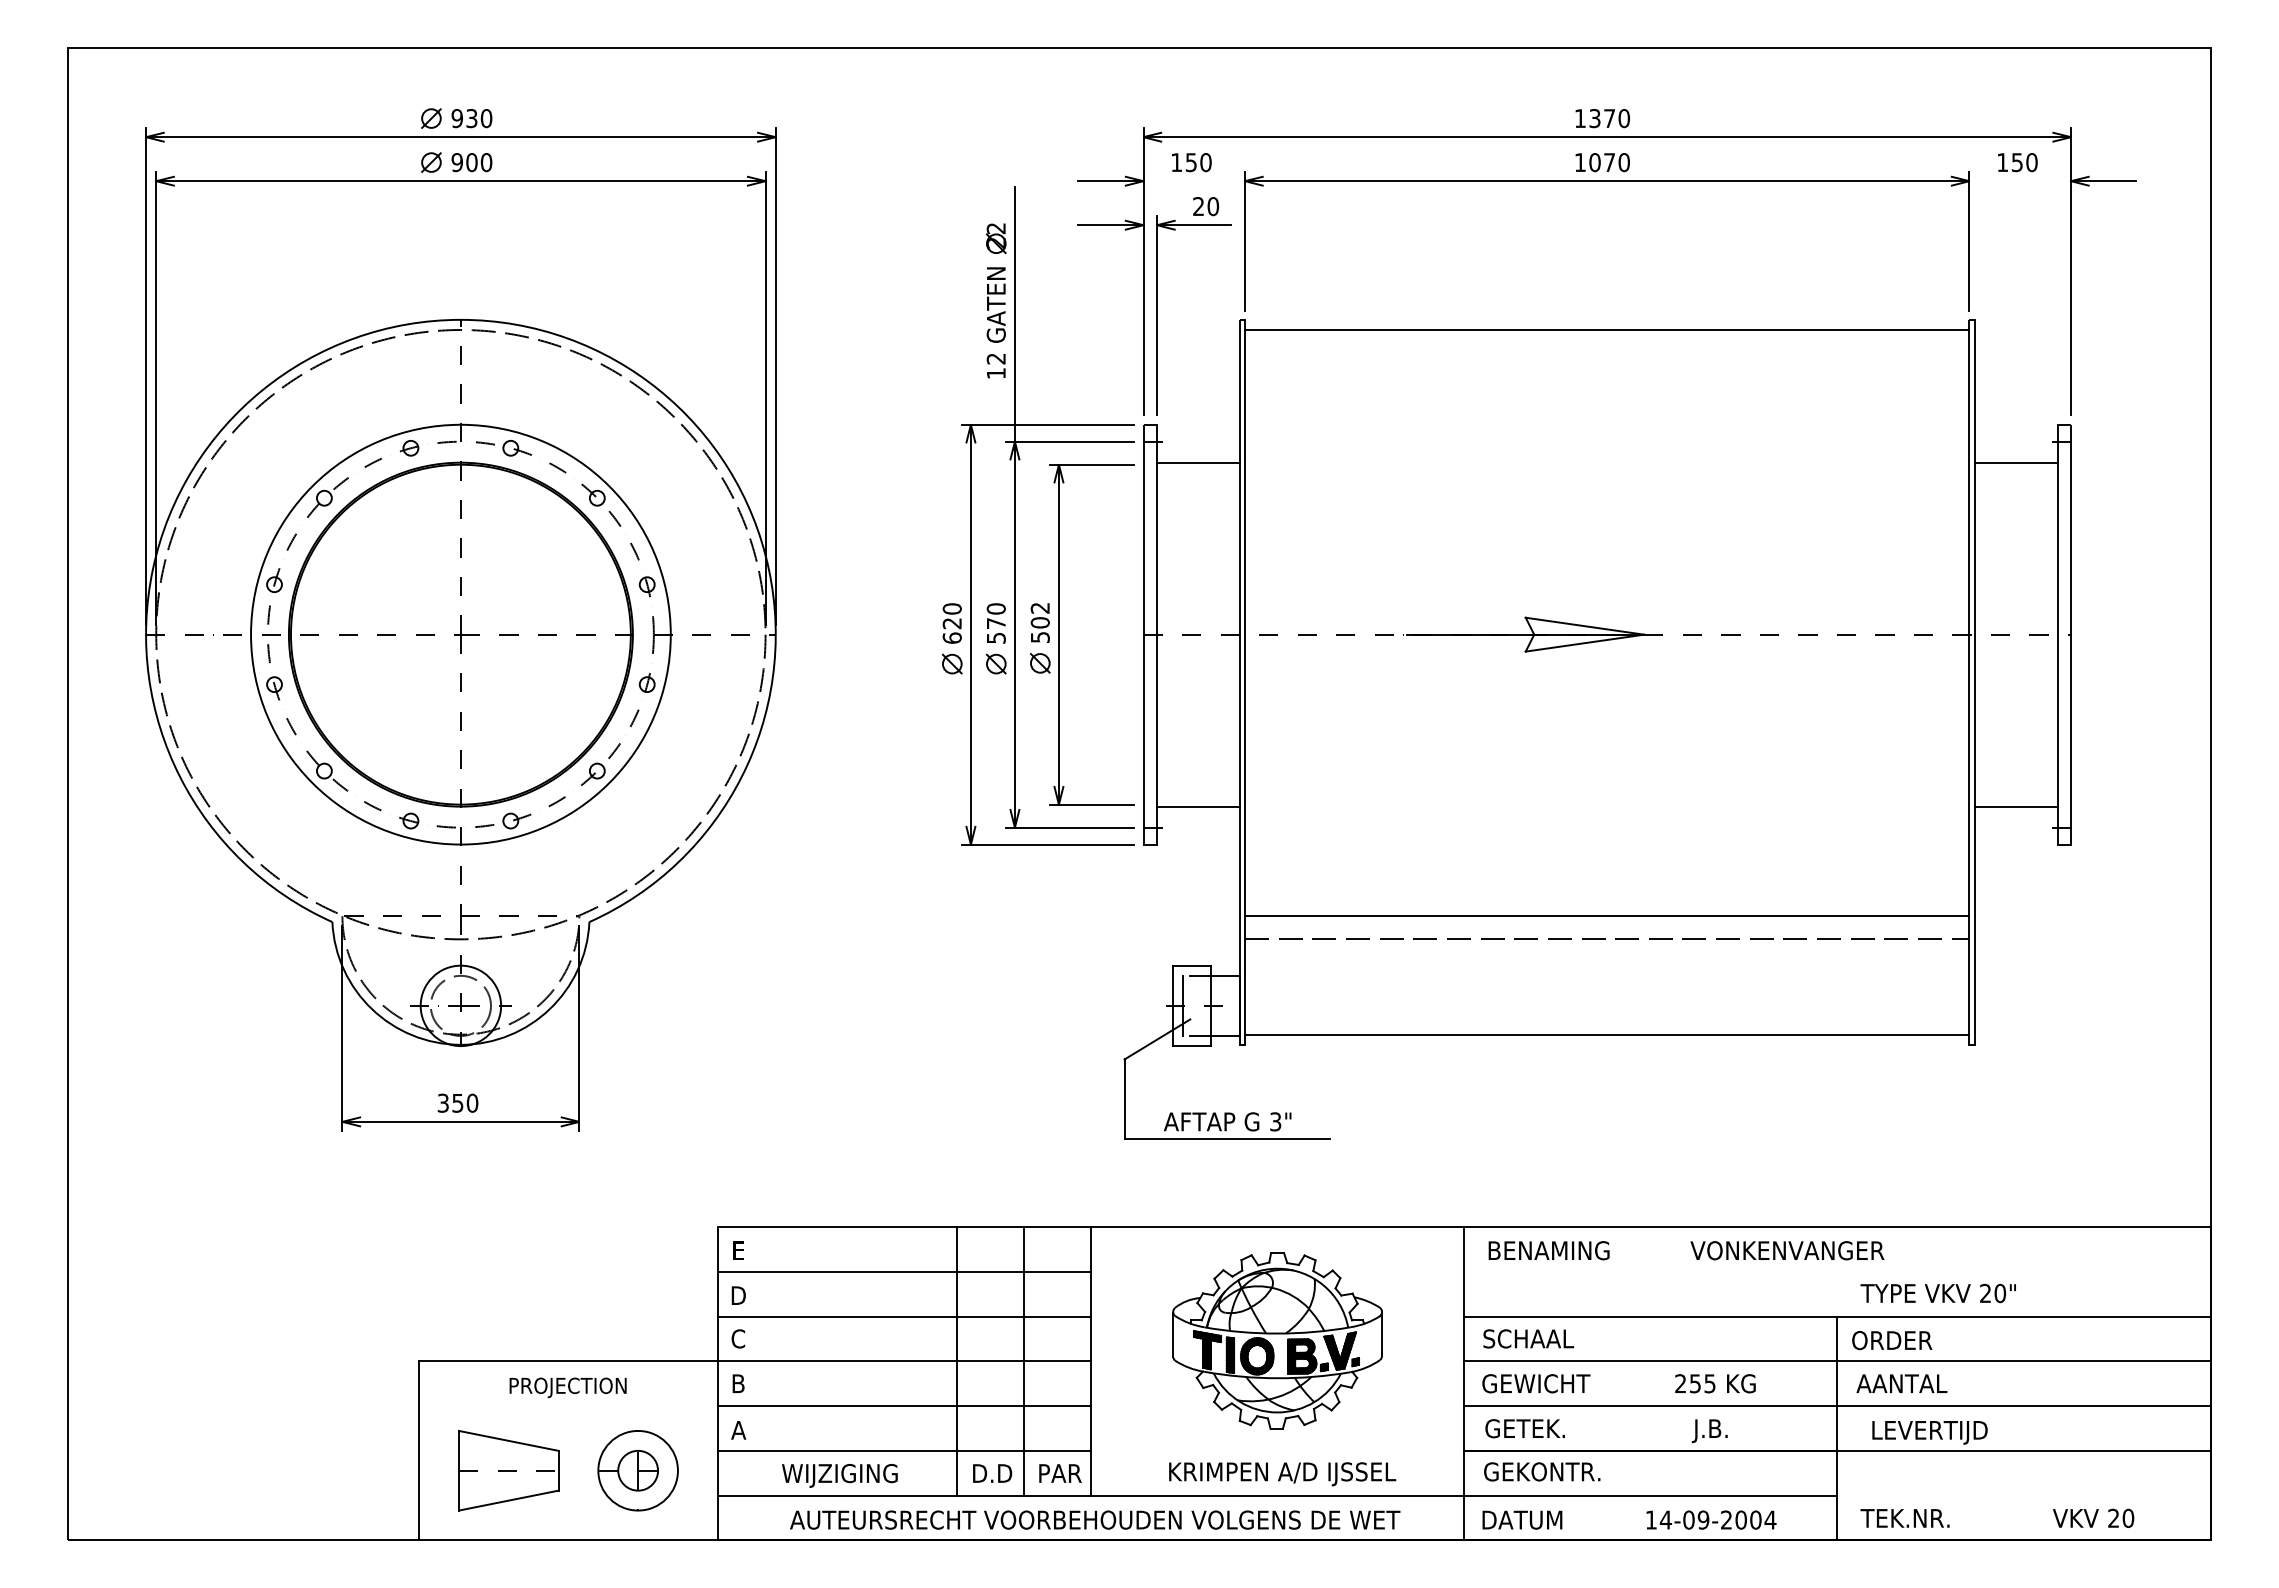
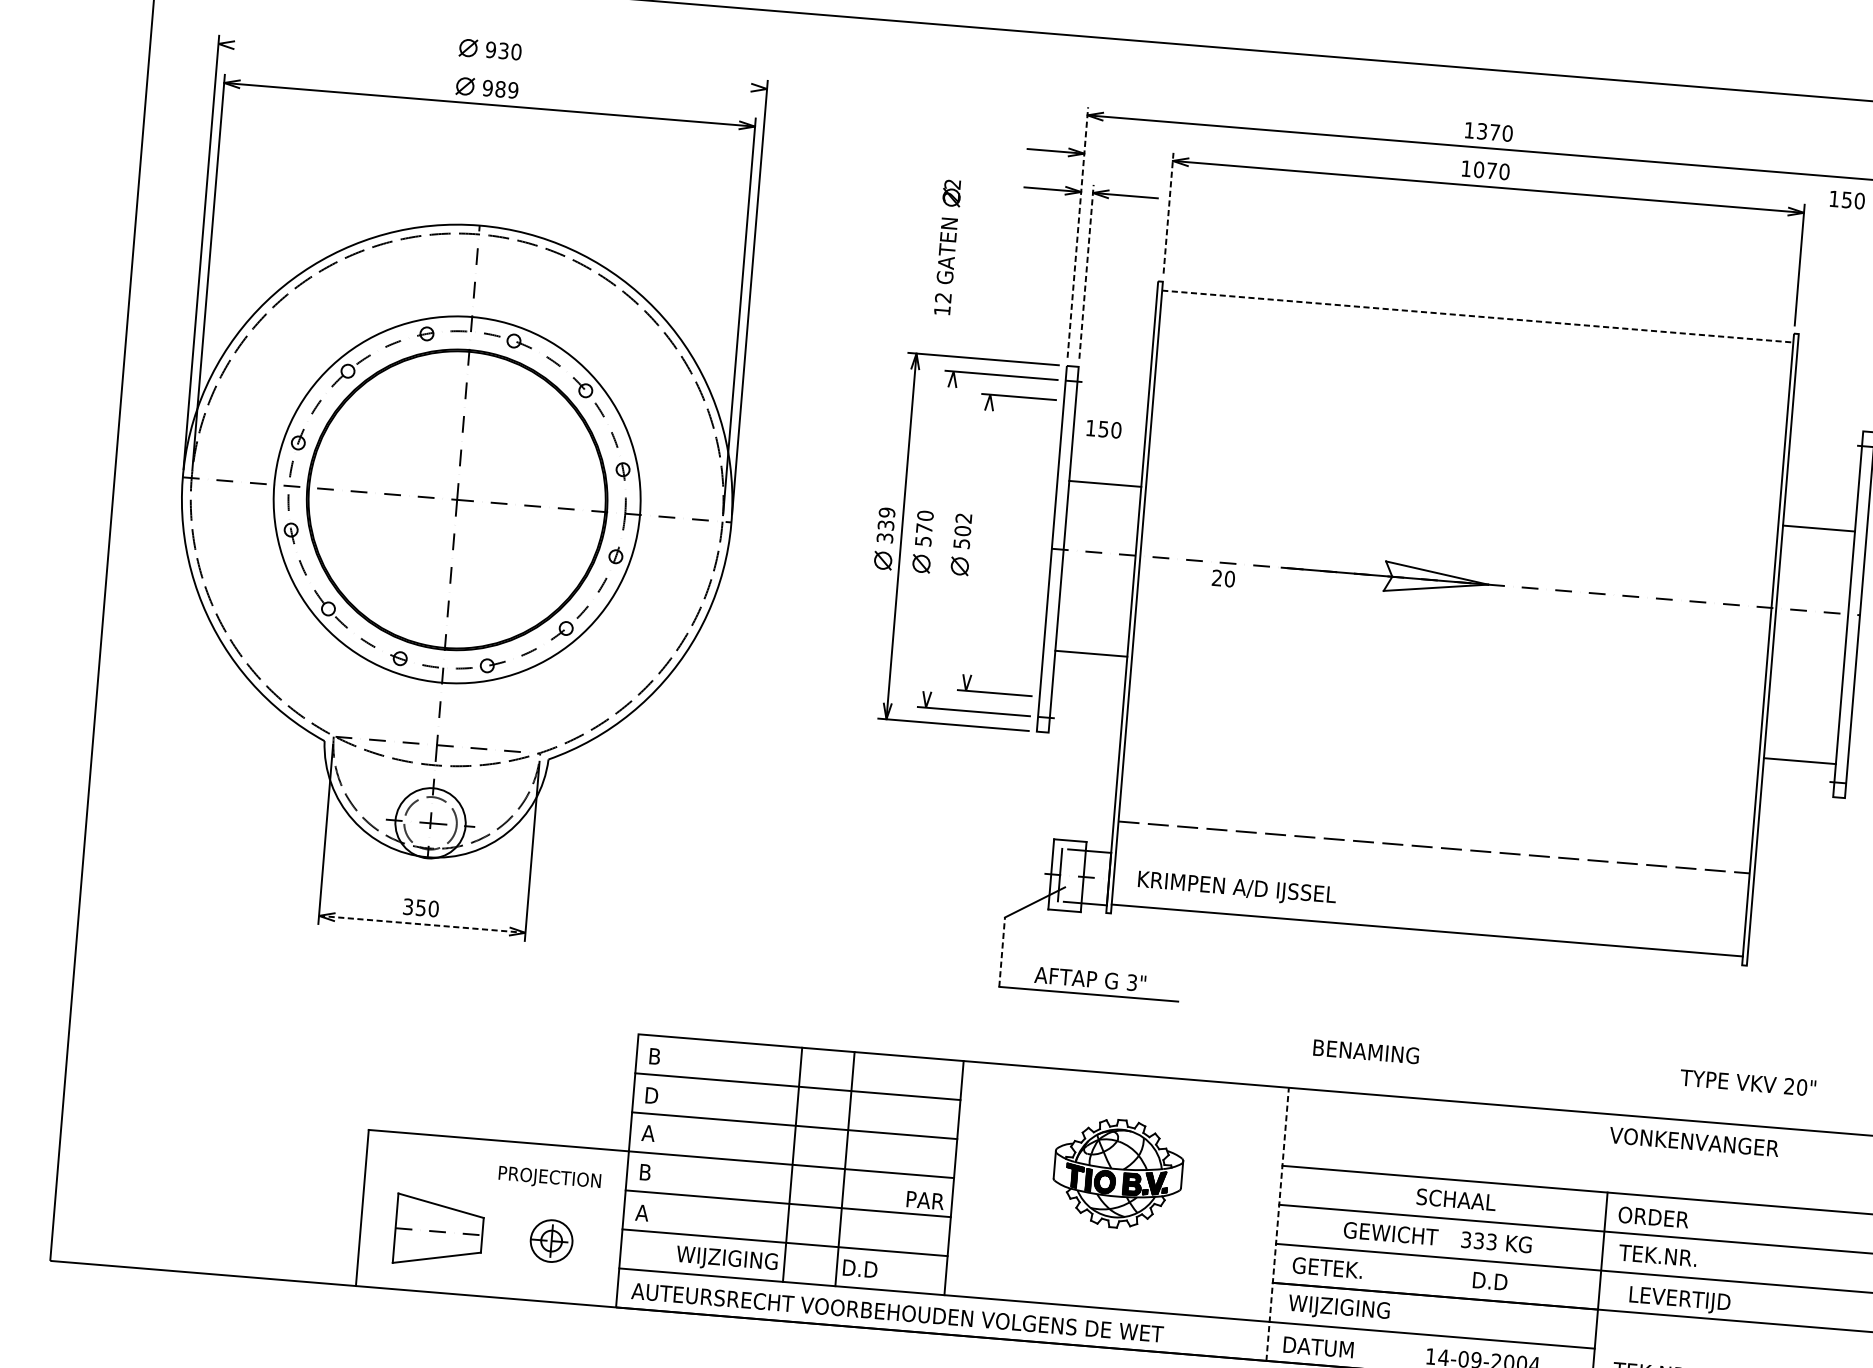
line: (460, 137) -> (492, 66), removed
text: (479, 162) -> (507, 89), 900 -> 989
text: (1191, 162) -> (1103, 429), moved
text: (1206, 206) -> (1223, 578), moved
line: (1245, 240) -> (1168, 212), solid -> dashed
line: (1143, 271) -> (1077, 232), solid -> dashed
line: (1157, 315) -> (1086, 271), solid -> dashed
line: (1607, 330) -> (1477, 317), solid -> dashed
line: (1198, 462) -> (1105, 483), moved
line: (2015, 462) -> (1818, 528), moved
line: (1014, 506) -> (948, 427), removed
text: (951, 623) -> (885, 525), 620 -> 339
line: (1058, 634) -> (977, 542), removed
line: (1198, 806) -> (1091, 653), moved
line: (1607, 916) -> (1435, 827), removed
line: (1124, 1099) -> (1002, 952), solid -> dashed
line: (461, 1121) -> (422, 924), solid -> dashed
text: (738, 1250) -> (654, 1056), E -> B
text: (1548, 1250) -> (1365, 1051), moved
text: (1787, 1250) -> (1694, 1141), moved
text: (1937, 1293) -> (1747, 1082), moved
text: (738, 1338) -> (648, 1132), C -> A
text: (1528, 1338) -> (1456, 1199), moved
part: (1277, 1340) -> (1118, 1173), size x0.7
line: (956, 1360) -> (792, 1164), moved
line: (1023, 1360) -> (844, 1168), moved
line: (1464, 1383) -> (1277, 1224), solid -> dashed
text: (1536, 1383) -> (1391, 1233), moved
text: (1695, 1383) -> (1479, 1240), 255 -> 333
text: (1901, 1383) -> (1658, 1255), AANTAL -> TEK.NR.
text: (567, 1387) -> (549, 1178), moved
text: (1711, 1431) -> (1489, 1283), J.B. -> D.D
part: (637, 1470) -> (551, 1240), size x0.6
text: (1060, 1473) -> (925, 1200), moved
text: (1282, 1474) -> (1237, 889), moved
text: (1542, 1474) -> (1339, 1309), GEKONTR. -> WIJZIGING
text: (1095, 1519) -> (897, 1312), moved

